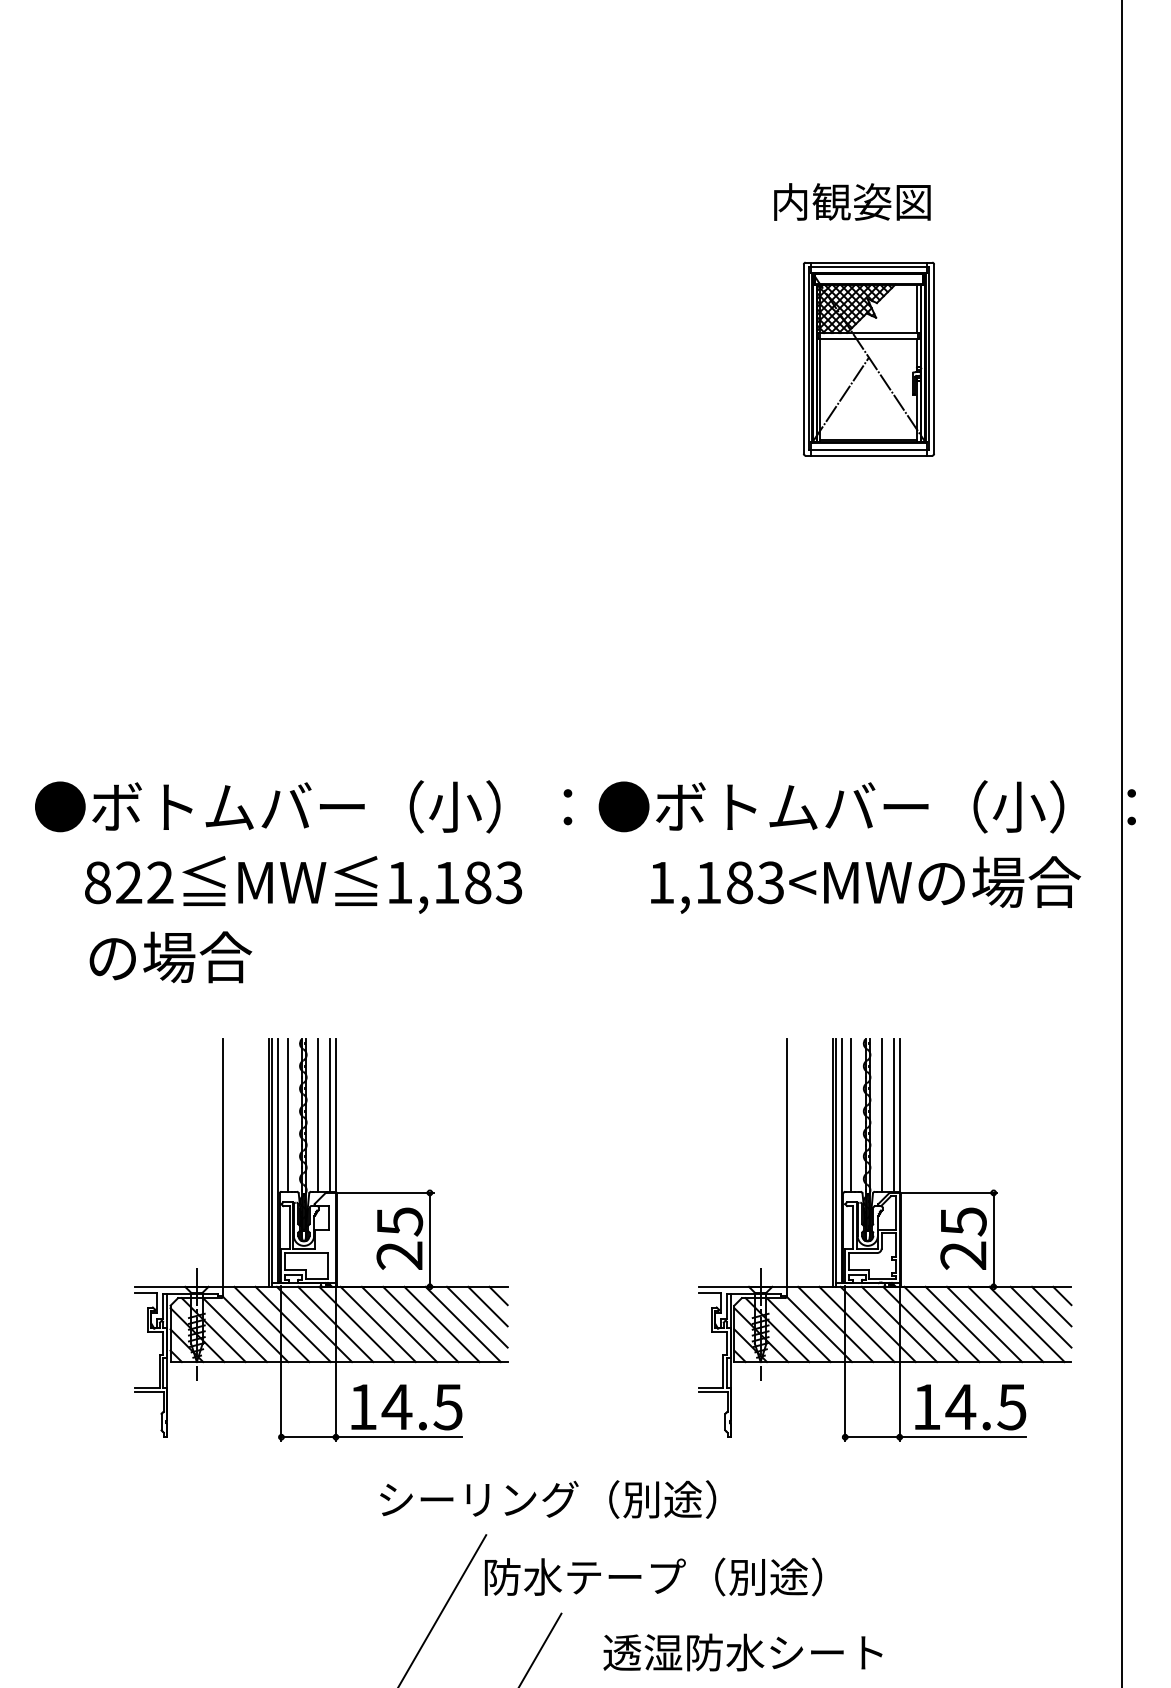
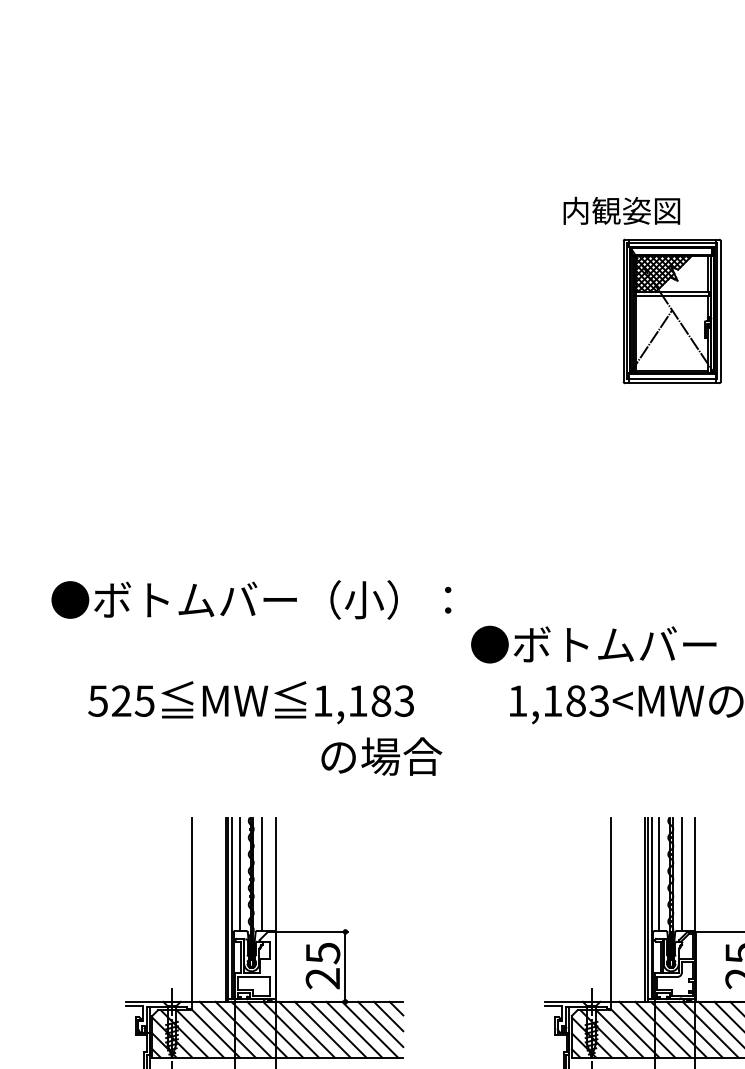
text: (852, 201) -> (621, 210), moved
text: (303, 806) -> (251, 599), moved
text: (128, 882) -> (121, 700), 822 -> 525
text: (170, 957) -> (381, 756), moved
line: (330, 1115) -> (271, 874), removed
line: (894, 1115) -> (691, 874), removed

